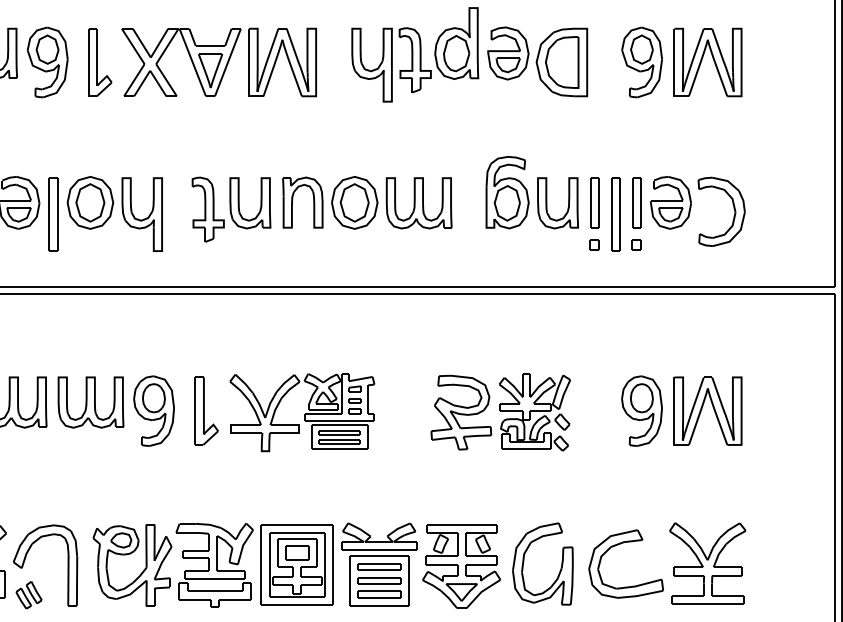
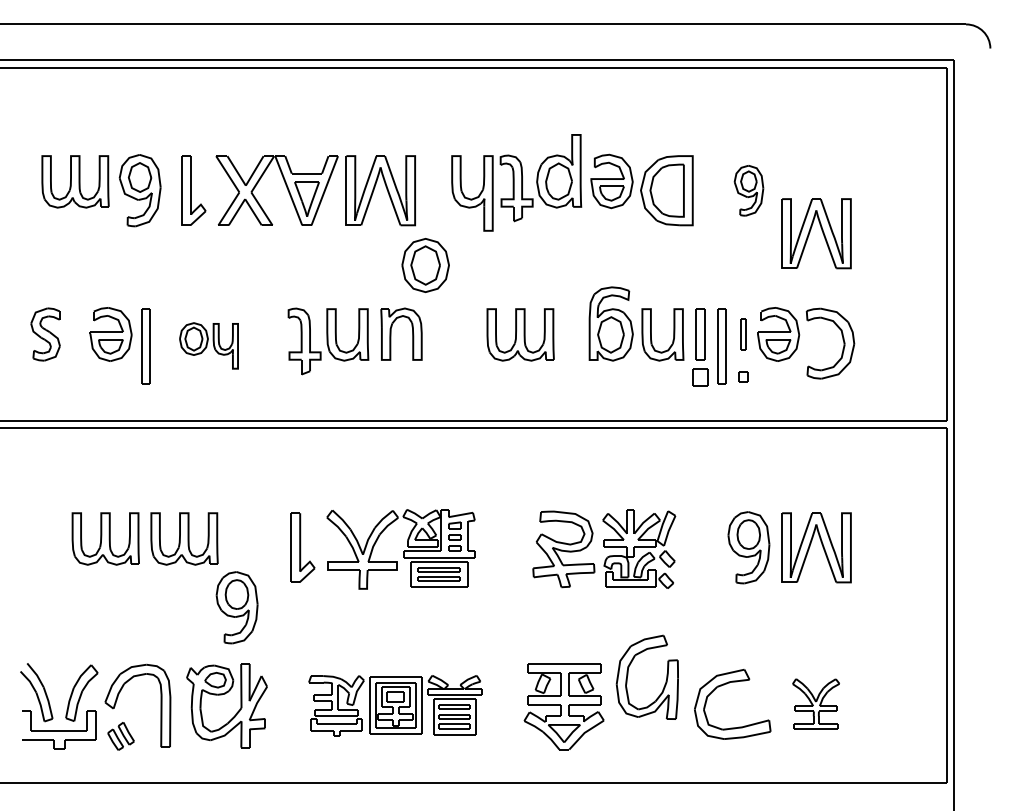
part: (641, 62) -> (748, 190), size x0.7
part: (707, 62) -> (816, 233), moved
part: (354, 202) -> (425, 265), moved
part: (636, 202) -> (743, 334), size x0.6
part: (114, 213) -> (208, 345), size x0.6
part: (594, 243) -> (700, 376), size x1.6
part: (153, 410) -> (236, 607), moved
part: (524, 562) -> (628, 675), moved
part: (707, 563) -> (815, 703), size x0.6
part: (296, 565) -> (395, 705), size x0.7

